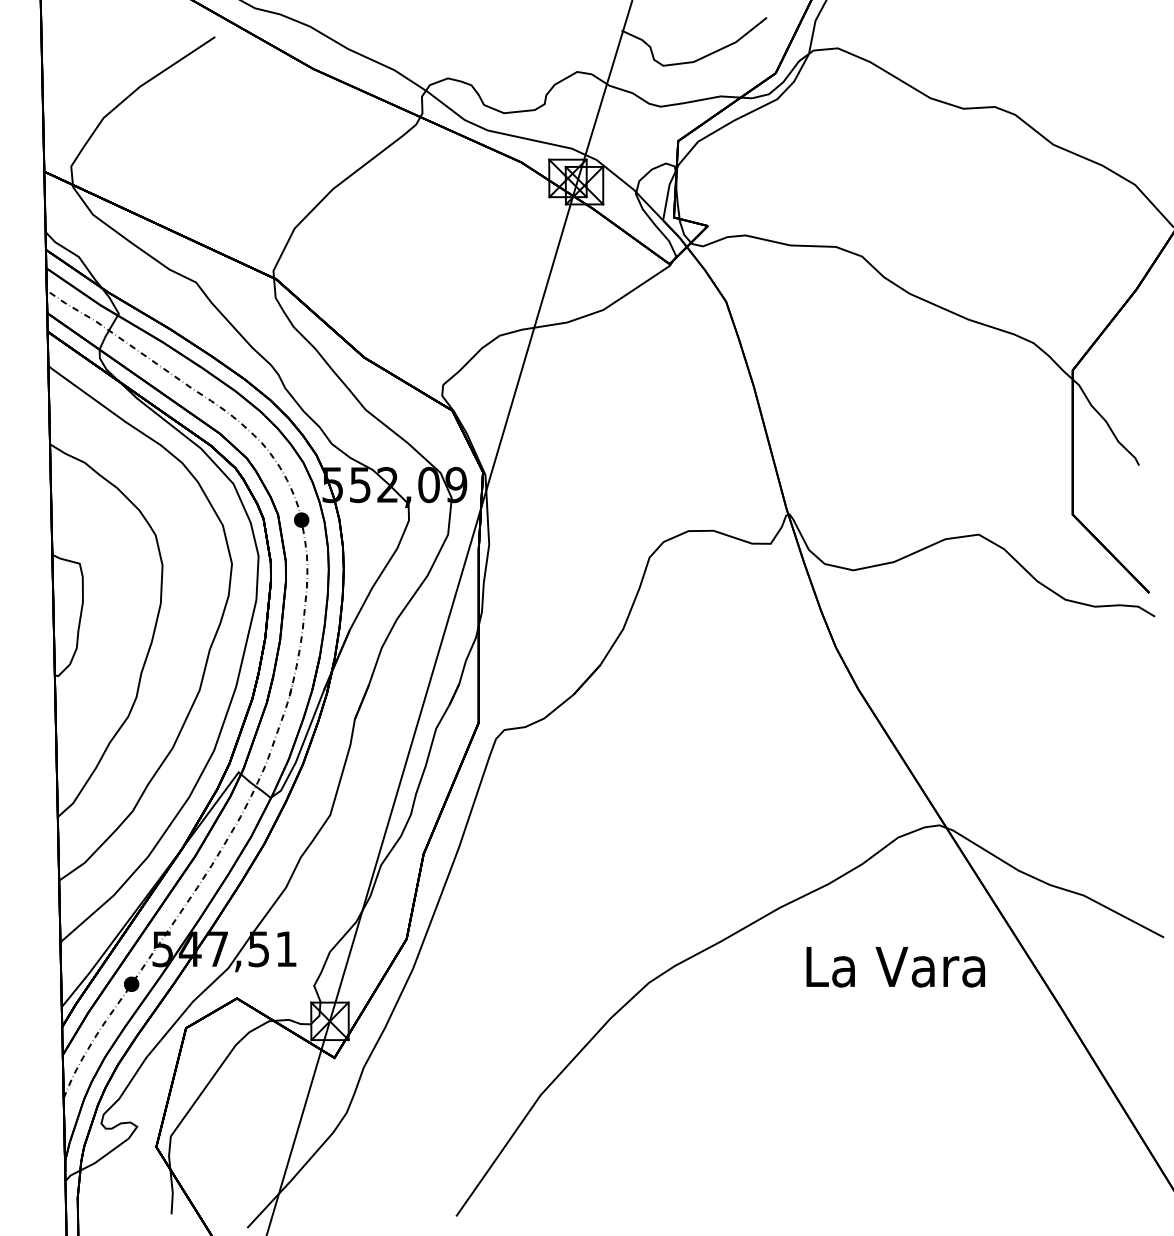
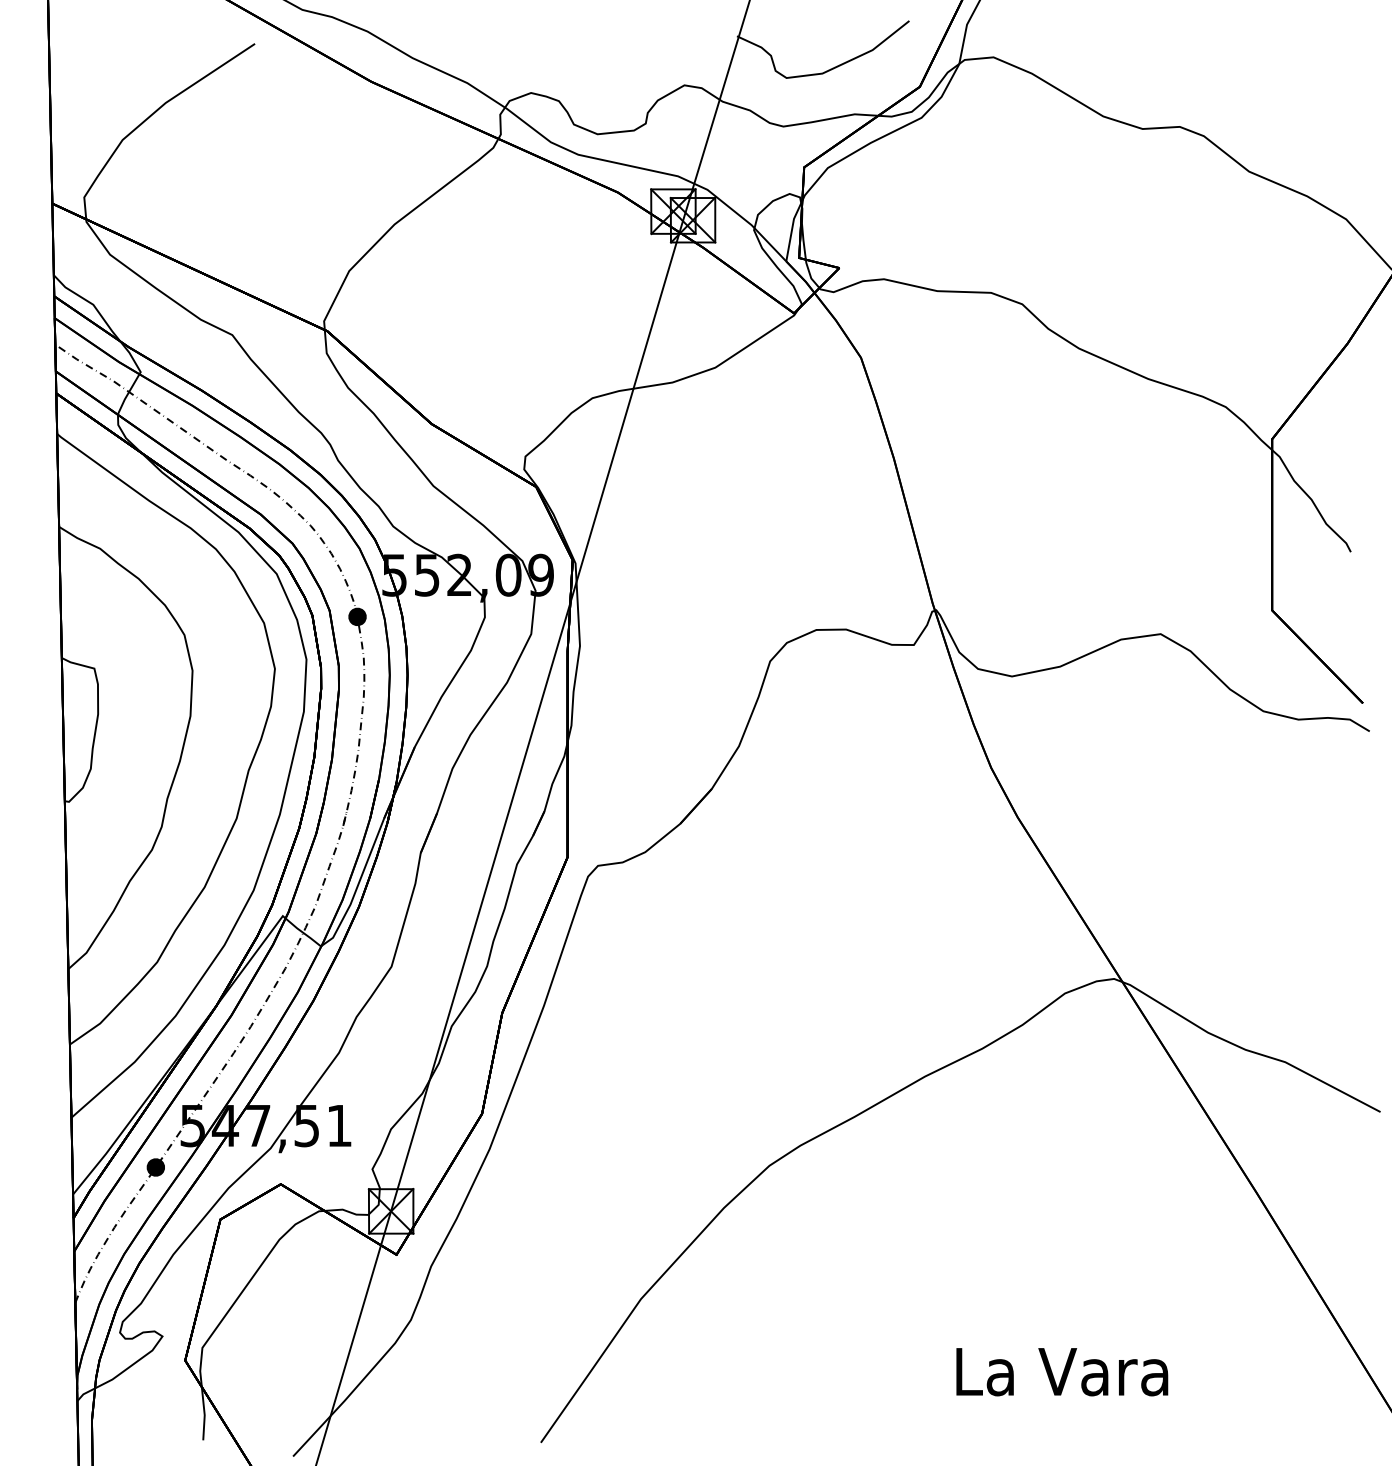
text: (895, 967) -> (1062, 1372), moved

